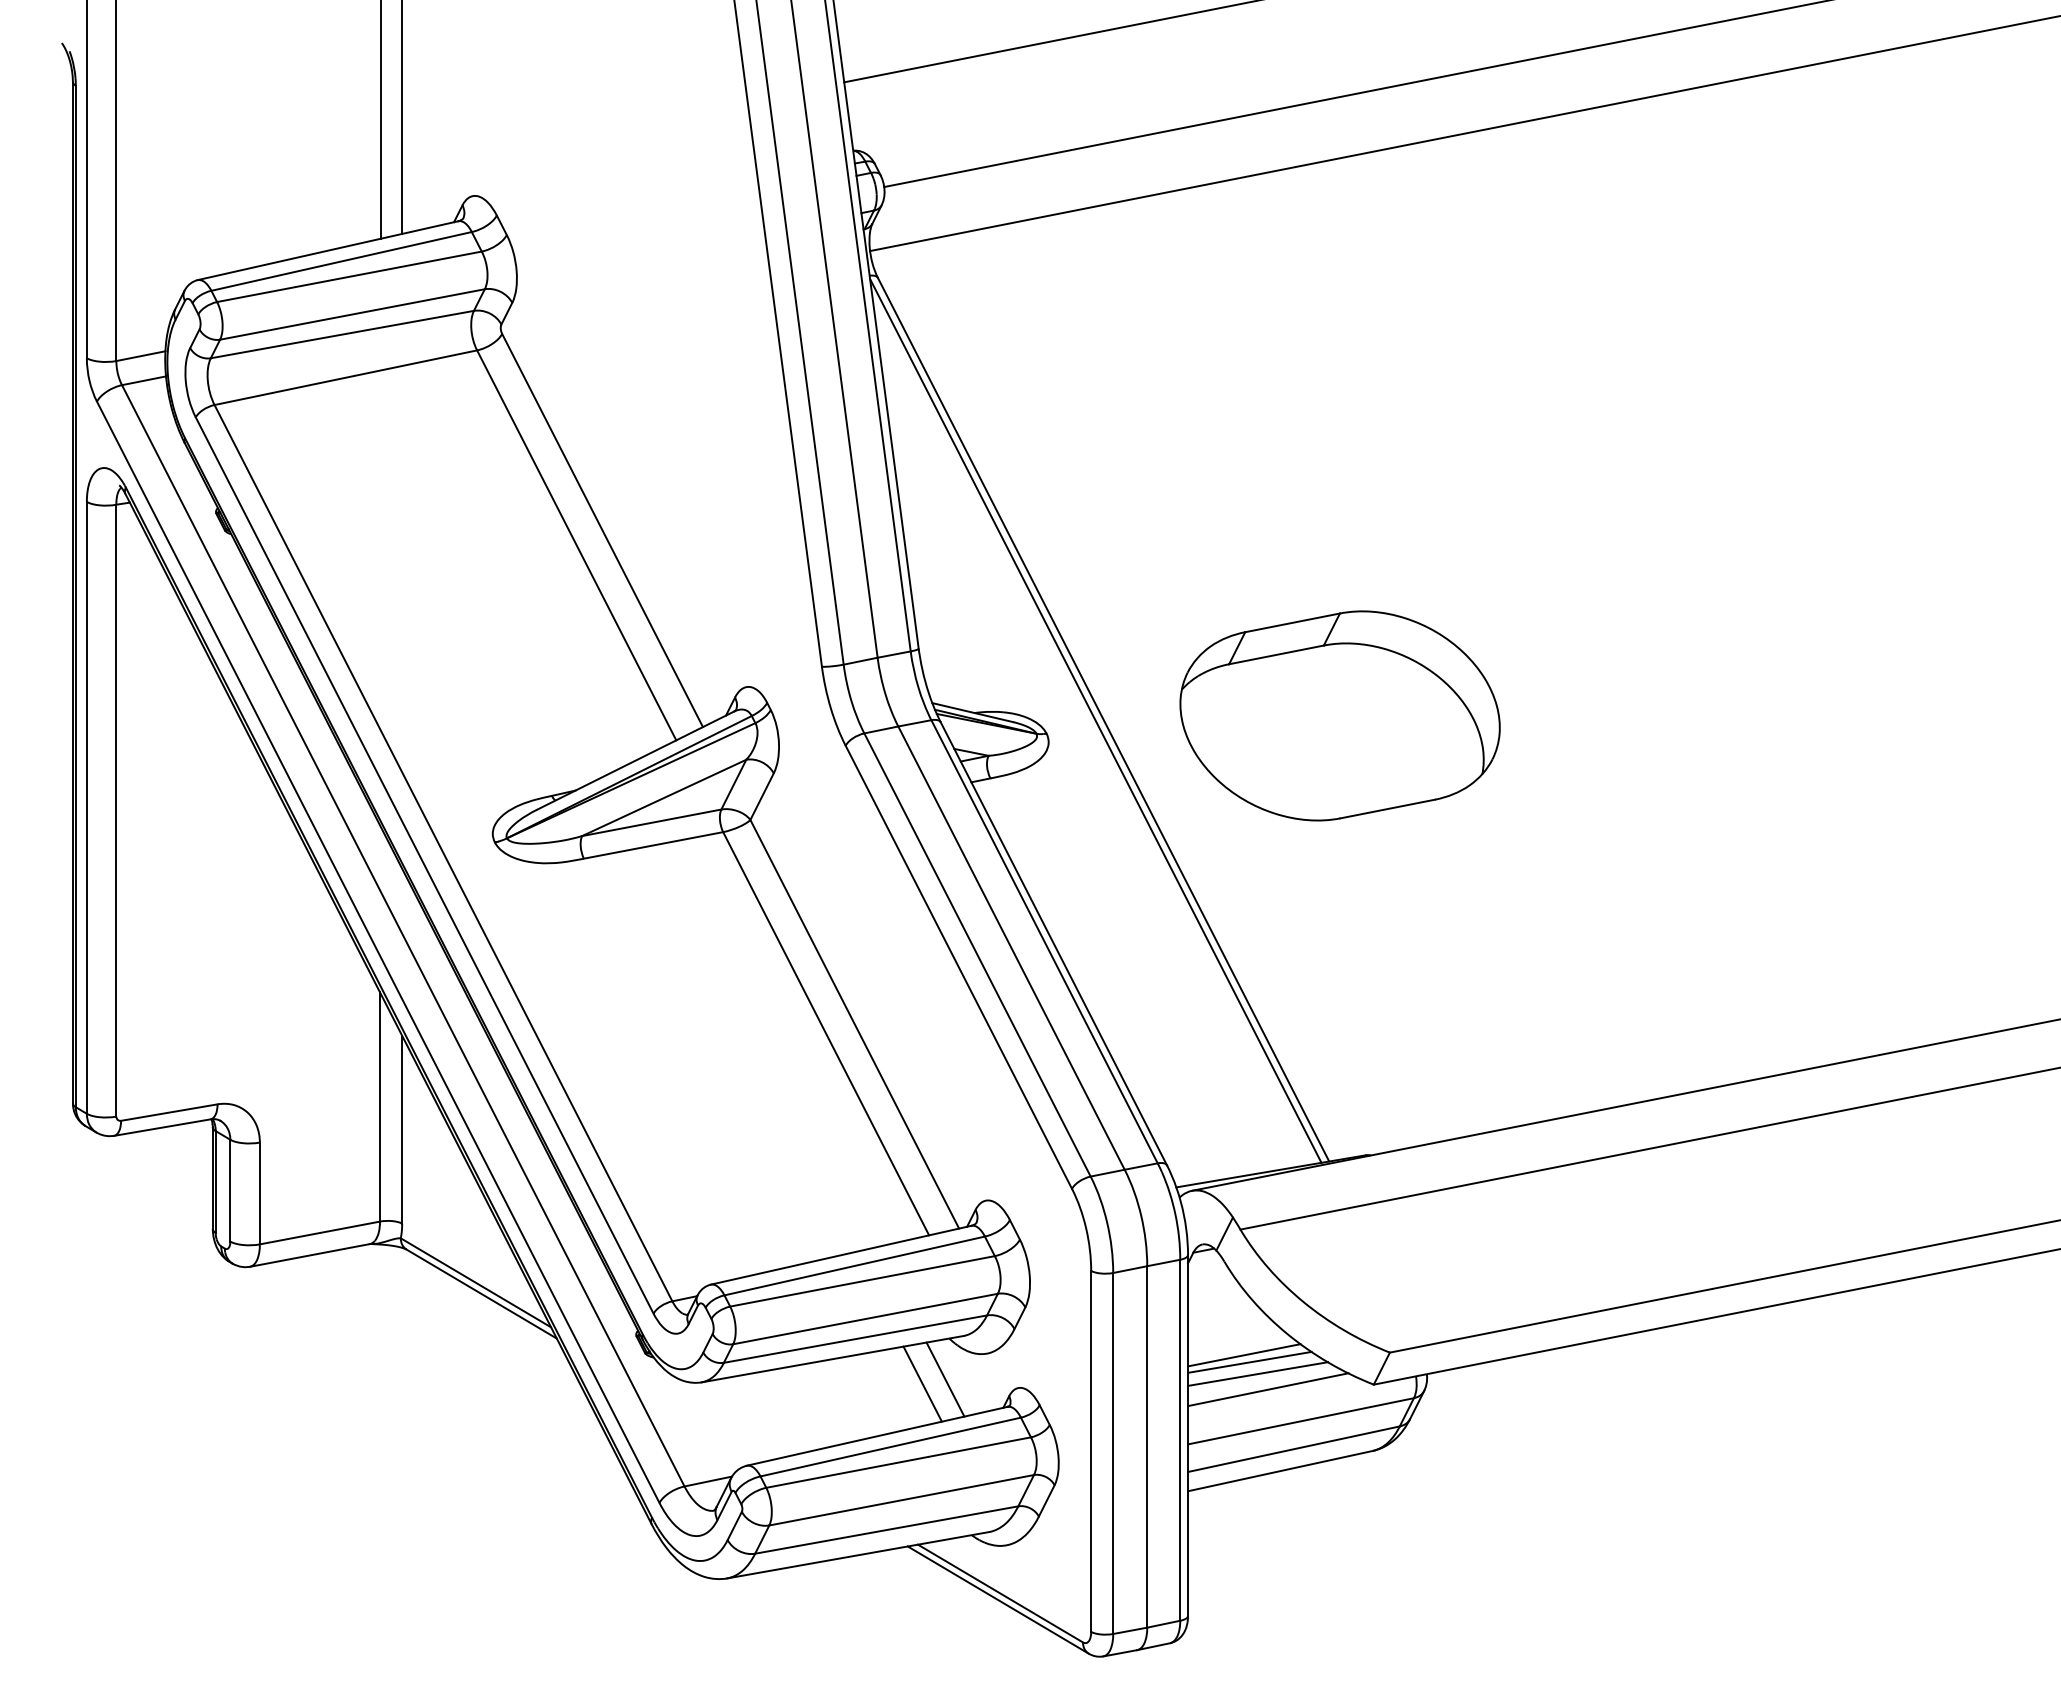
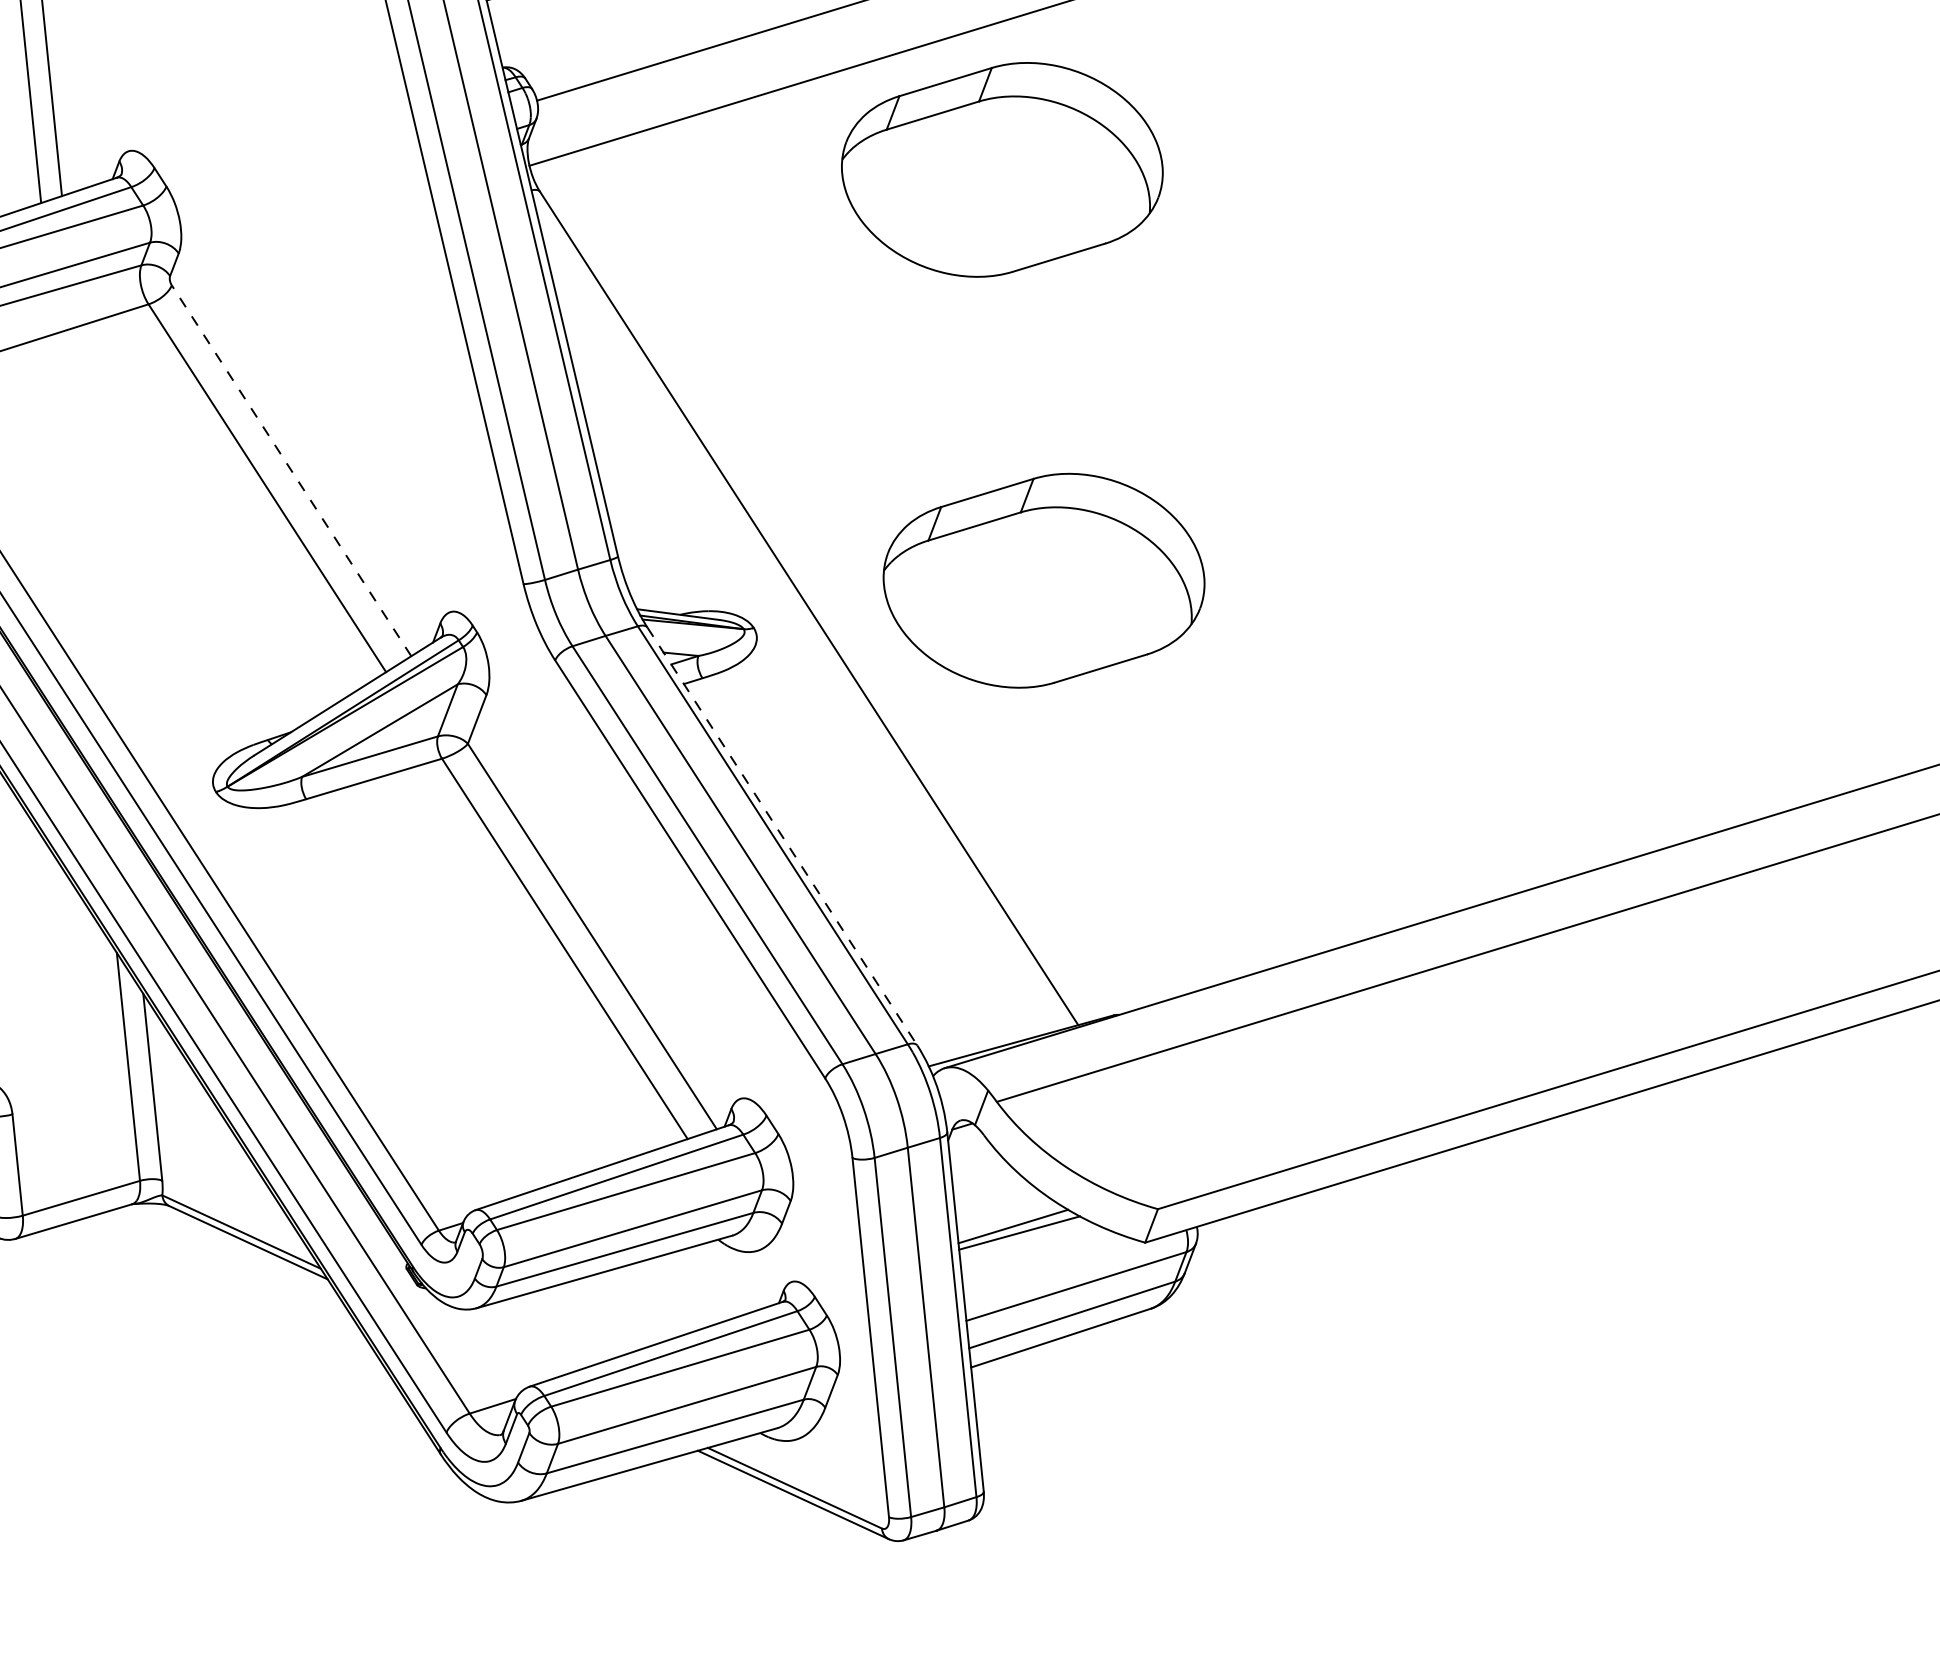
part: (1339, 302) -> (1001, 169), added
line: (602, 530) -> (291, 470), solid -> dashed
line: (1095, 720) -> (801, 610), removed
line: (1053, 943) -> (781, 836), solid -> dashed
line: (1258, 1373) -> (1029, 1243), removed
line: (945, 1379) -> (718, 1280), removed
line: (922, 1383) -> (696, 1287), removed
line: (1268, 1389) -> (1040, 1258), removed

